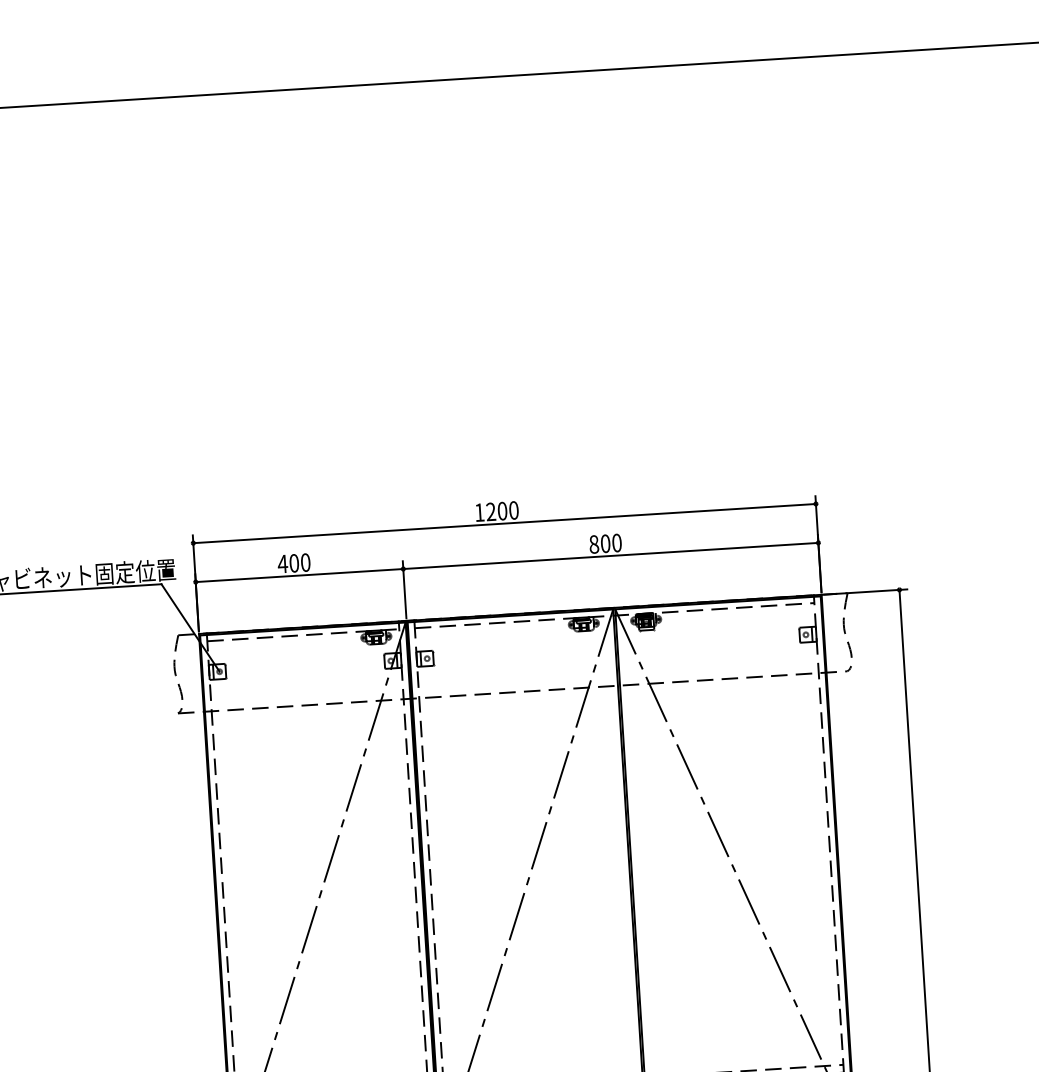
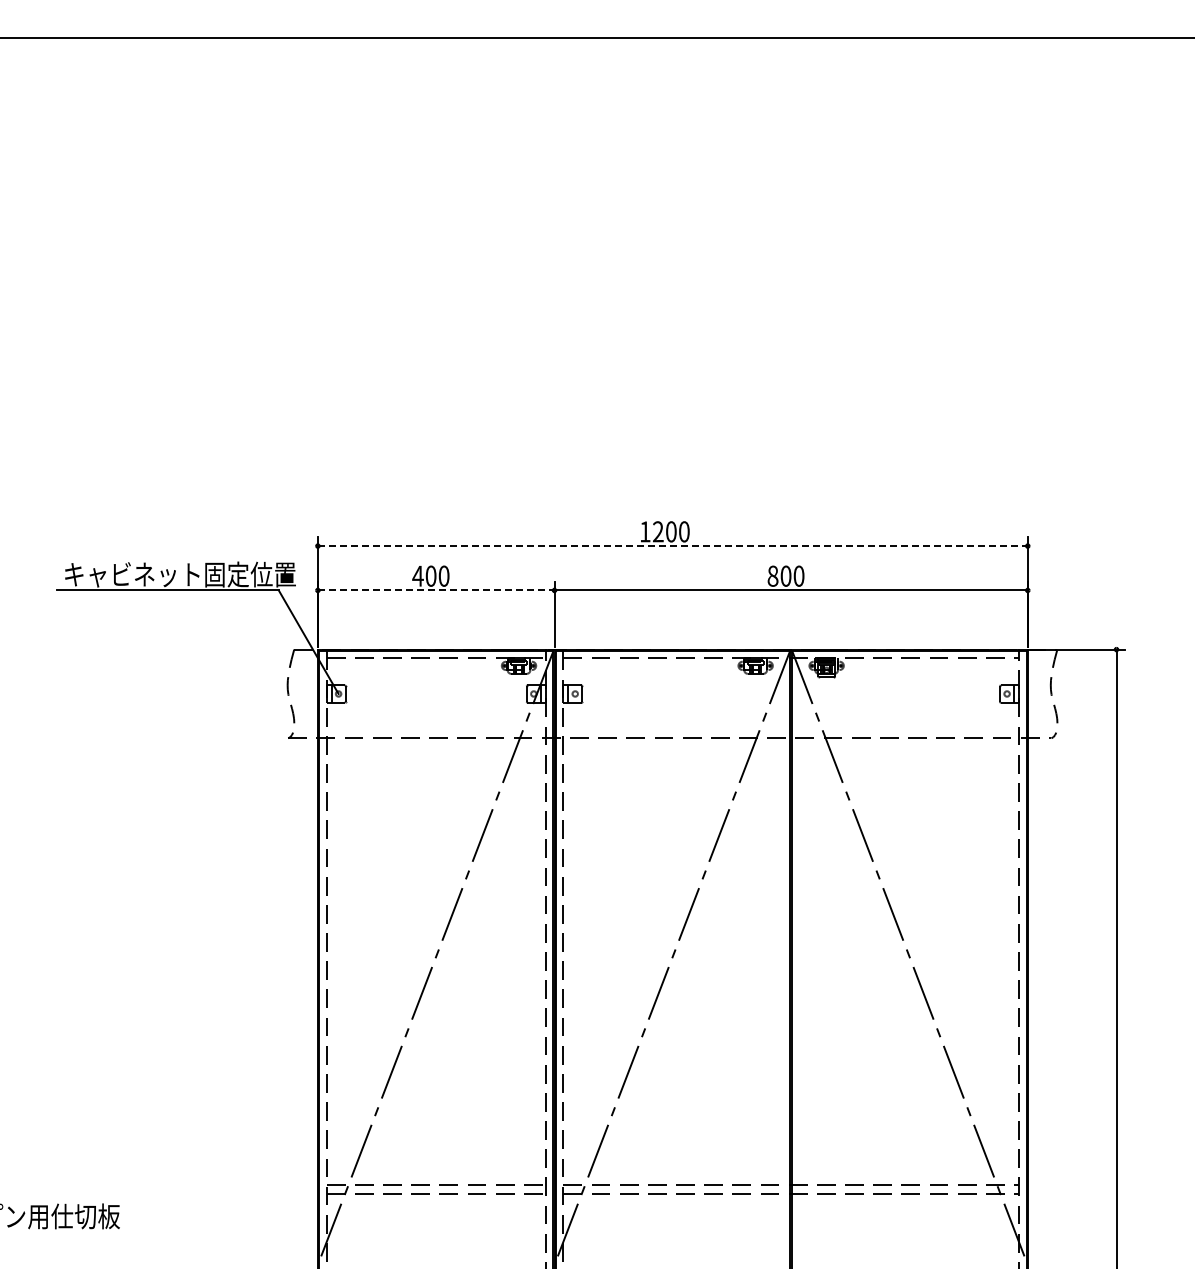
line: (504, 523) -> (672, 546), solid -> dashed
line: (299, 575) -> (436, 590), solid -> dashed

